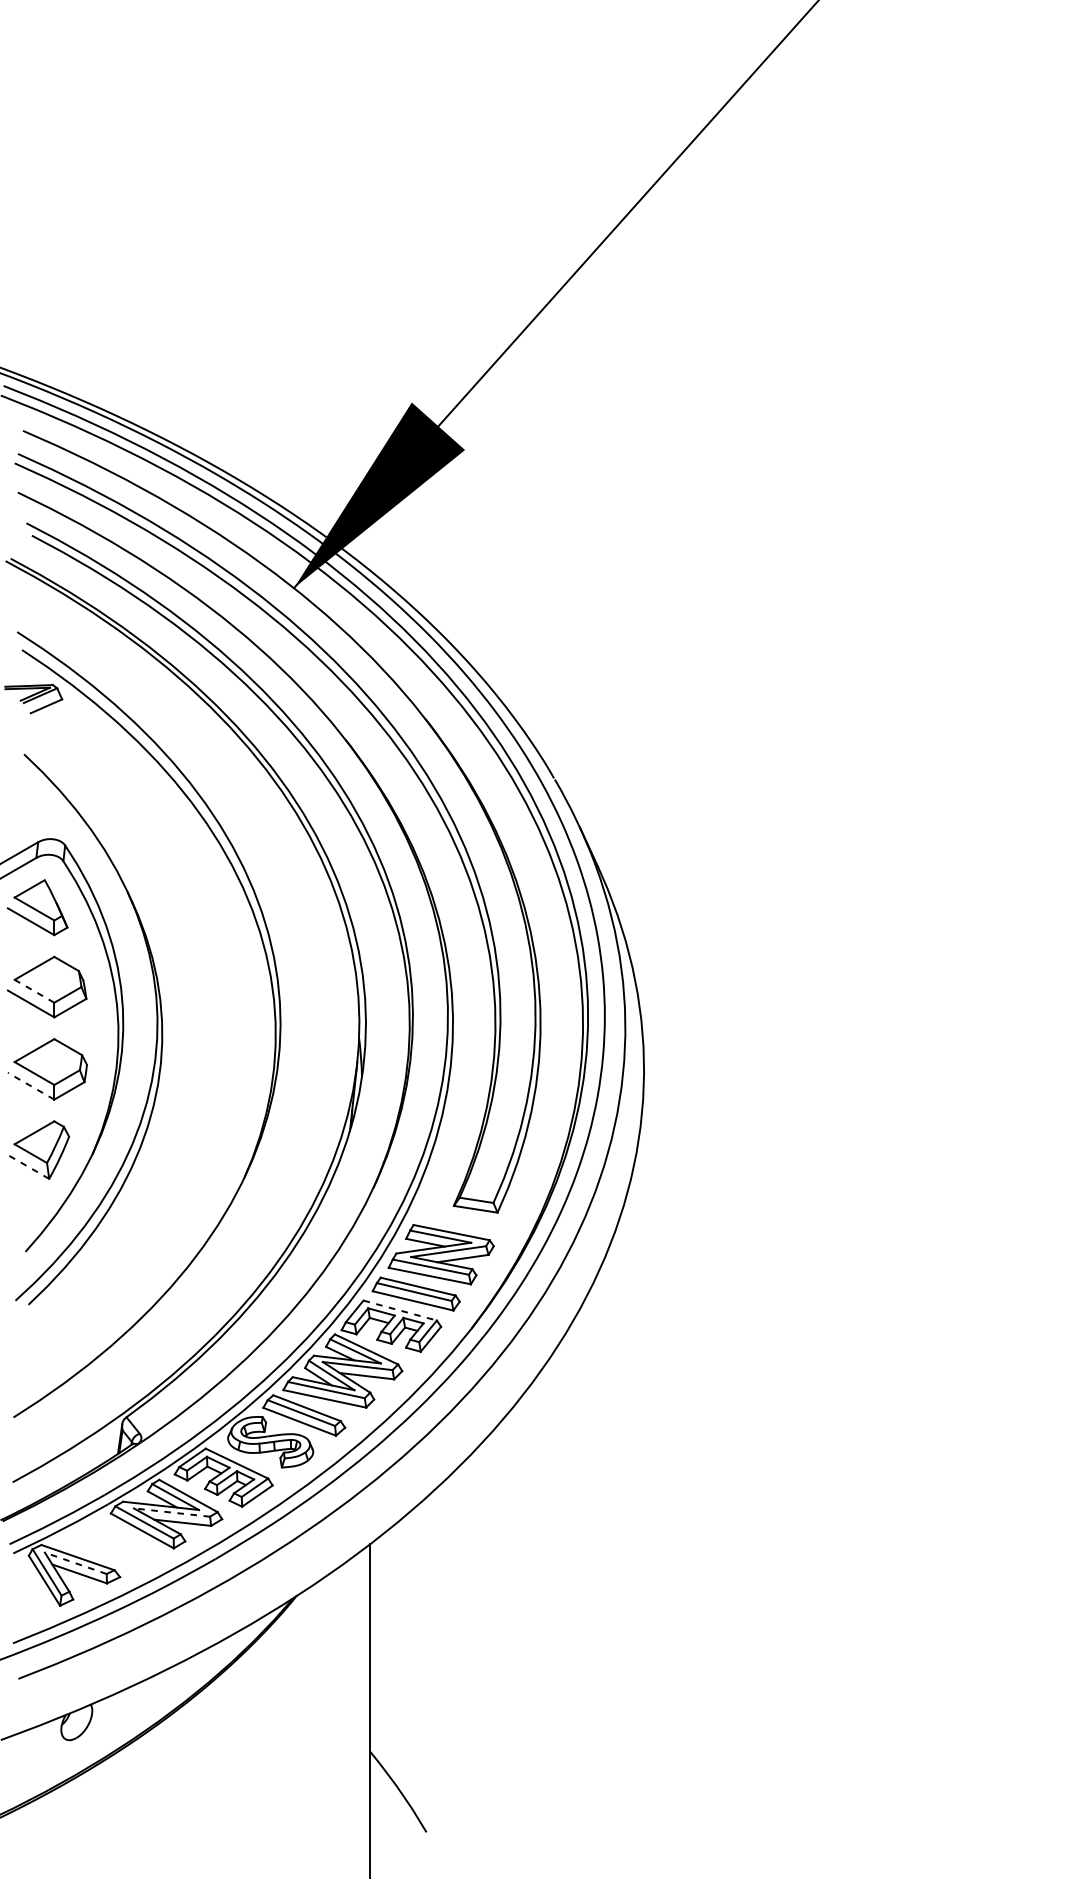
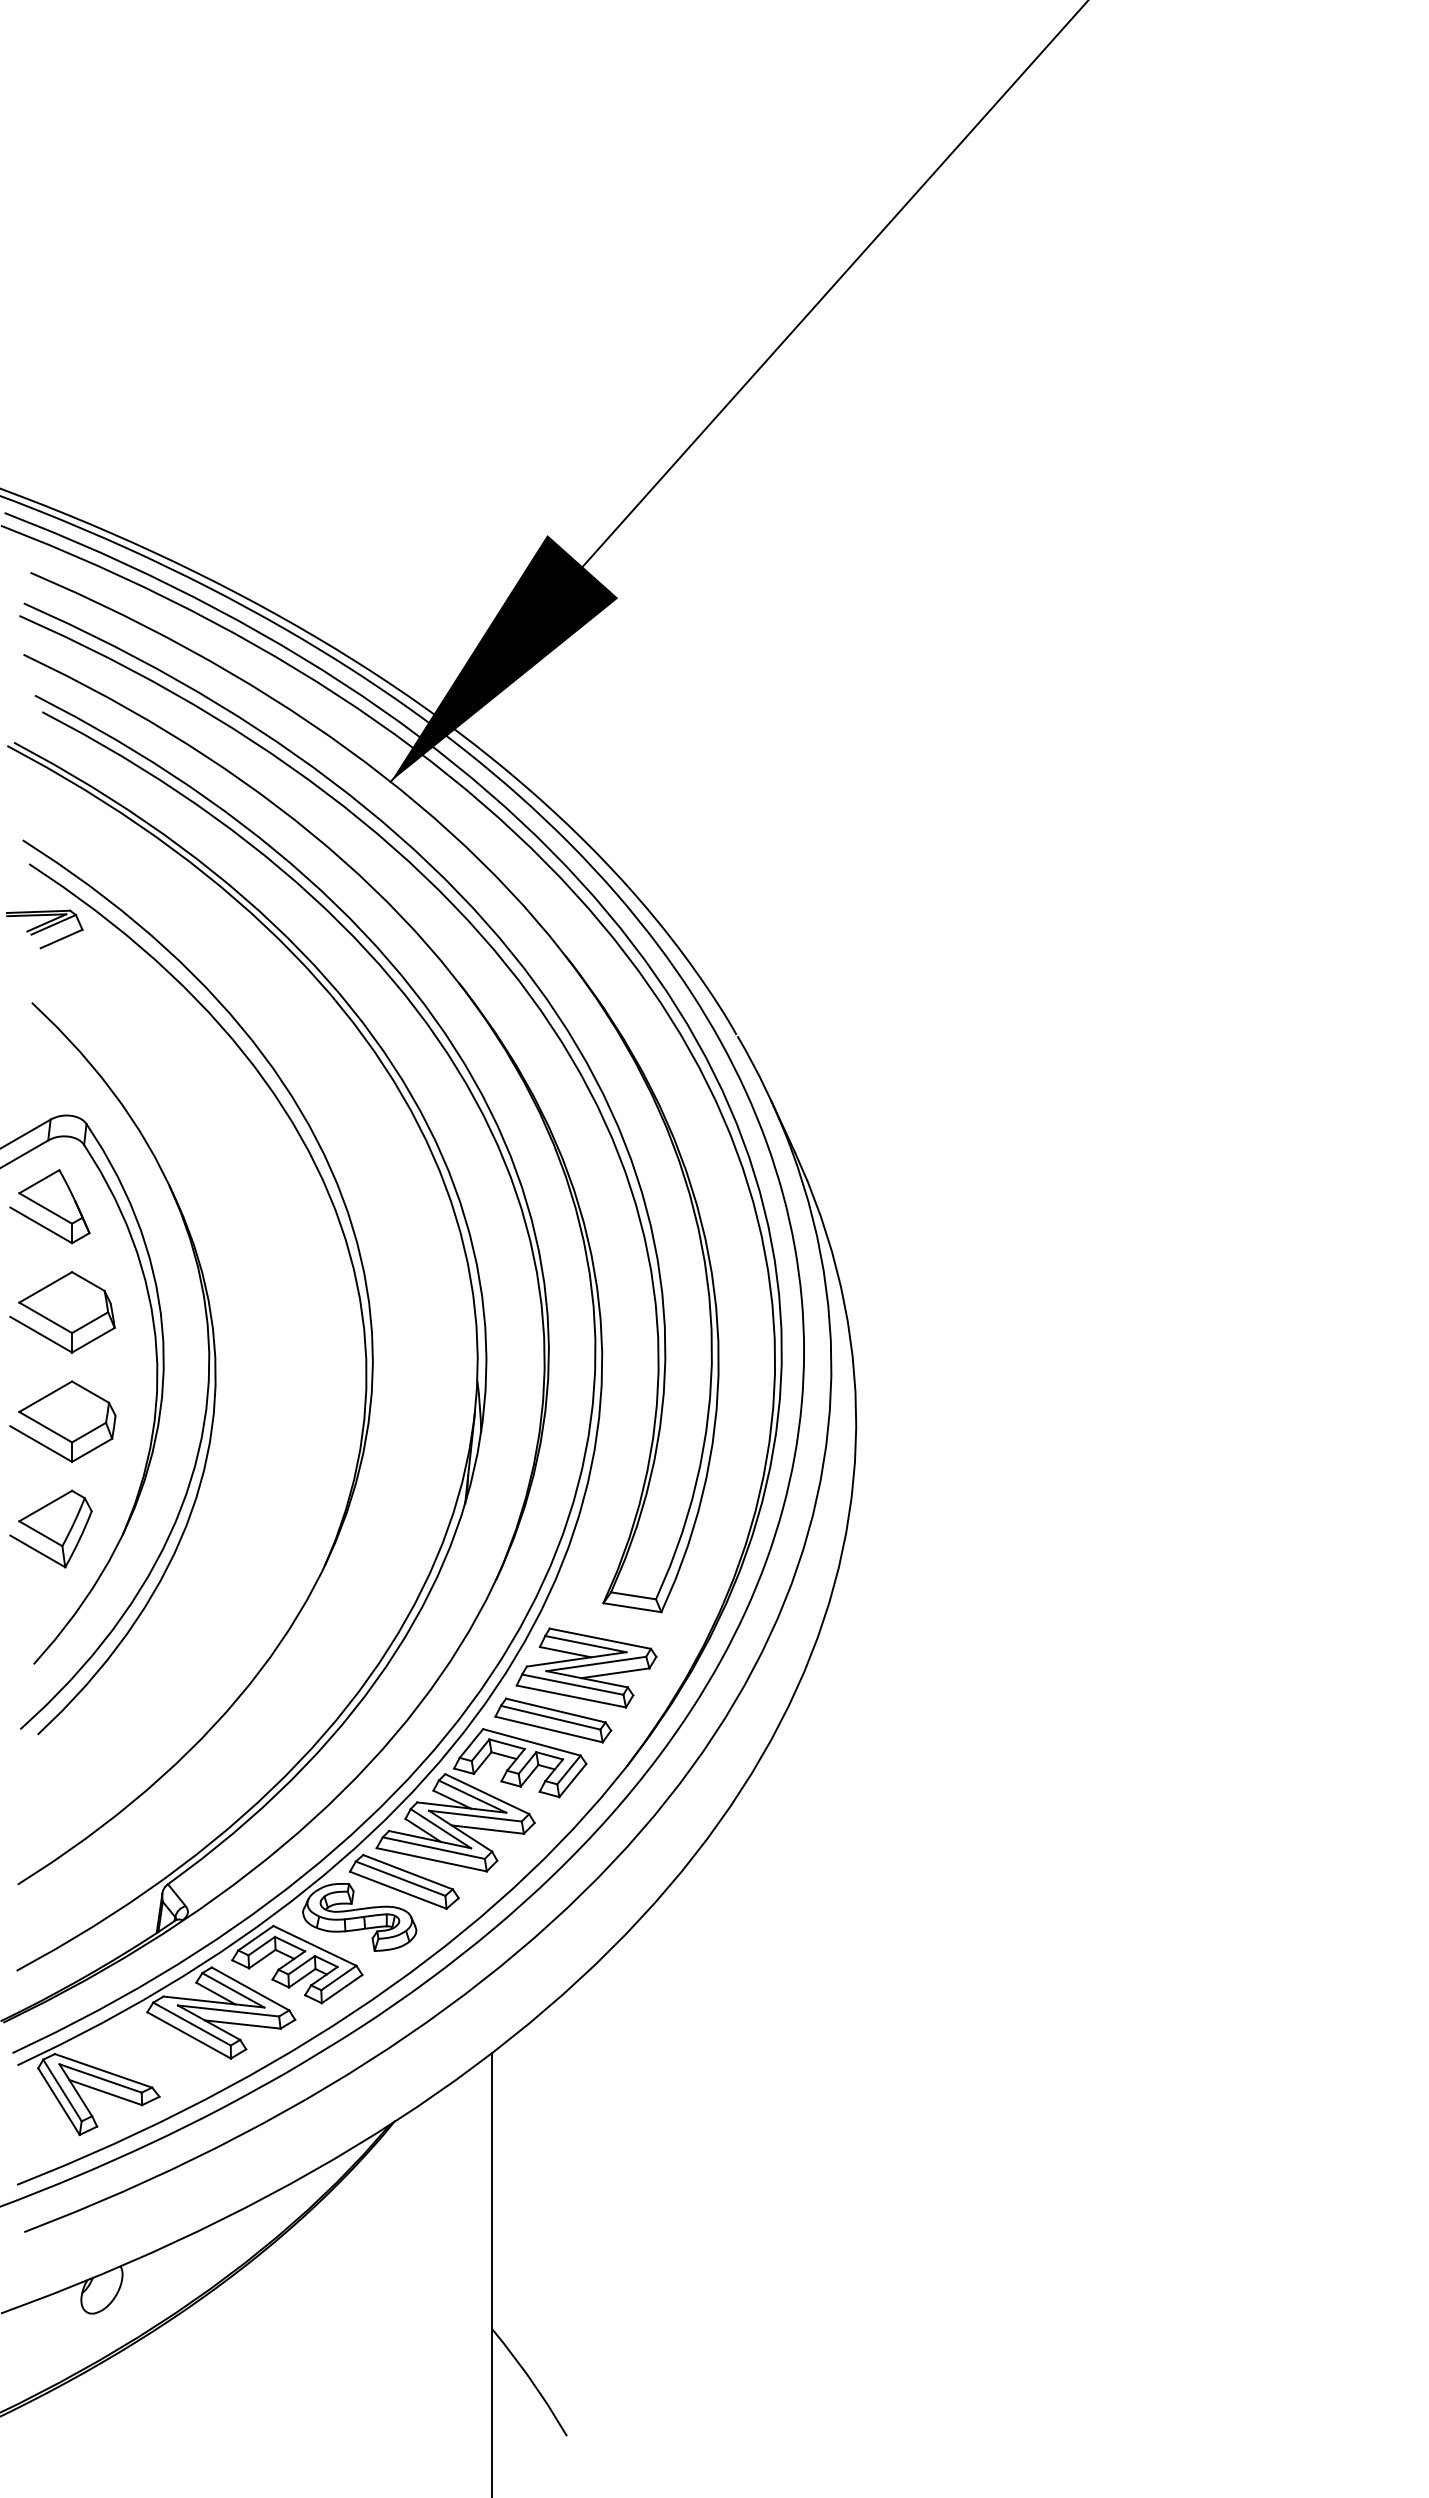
line: (34, 991) -> (45, 1317), dashed -> solid
line: (31, 1086) -> (41, 1444), dashed -> solid
line: (28, 1167) -> (37, 1551), dashed -> solid
line: (399, 1310) -> (531, 1742), dashed -> solid
line: (171, 1512) -> (228, 2010), dashed -> solid
line: (75, 1563) -> (100, 2078), dashed -> solid

